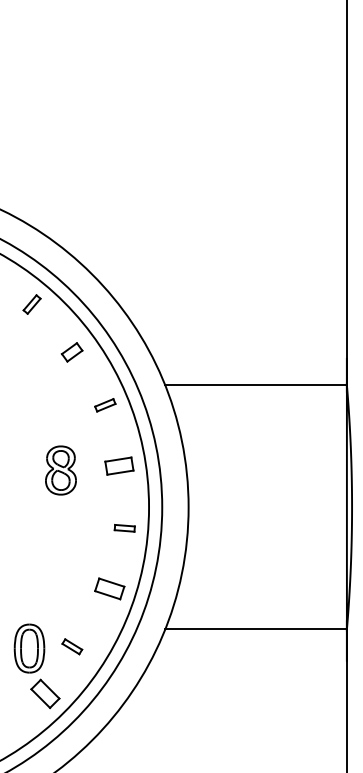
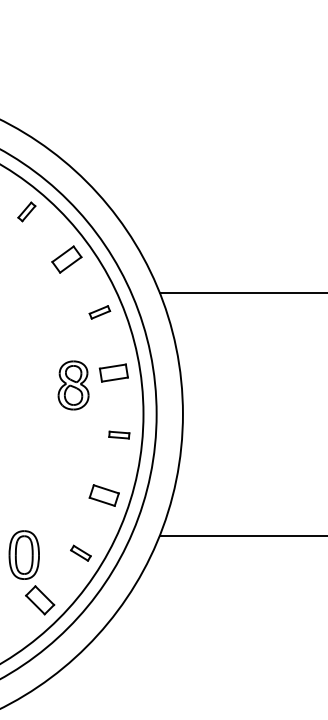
part: (71, 352) -> (66, 259), size x1.43
part: (60, 470) -> (73, 385), moved
part: (72, 646) -> (81, 552), moved

